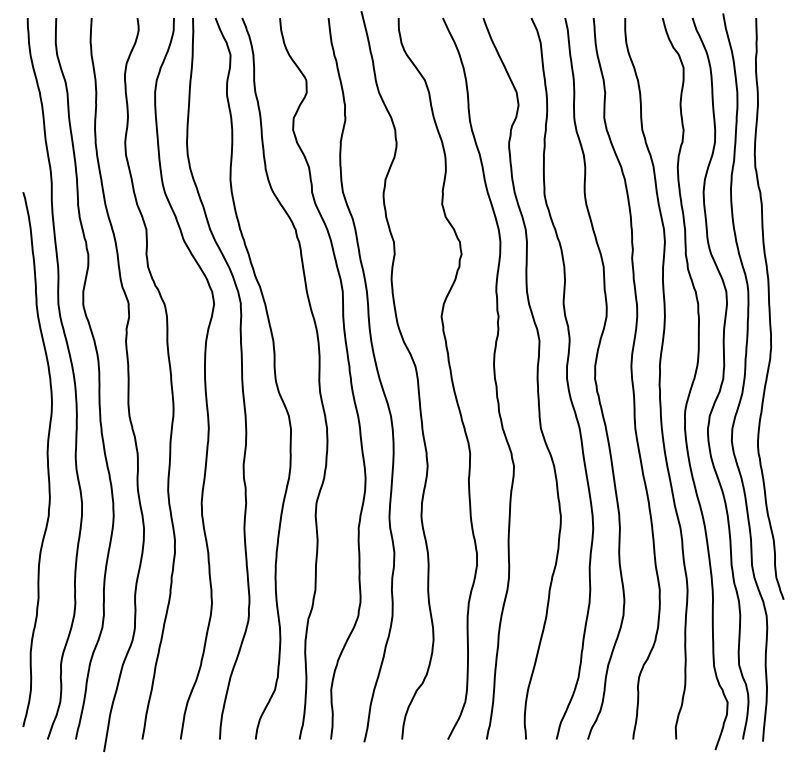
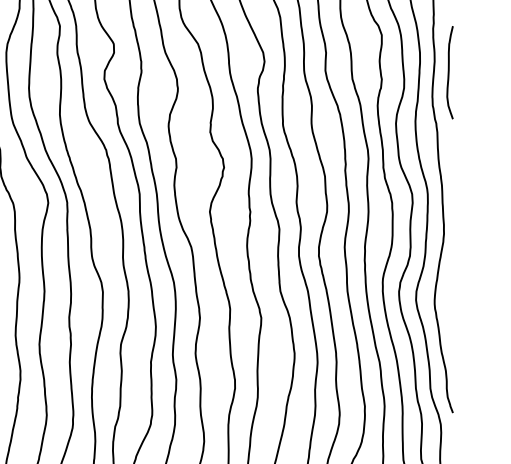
curve: (778, 120) -> (449, 72), added

